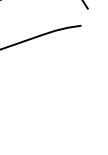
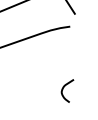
curve: (72, 110) -> (63, 89), added

